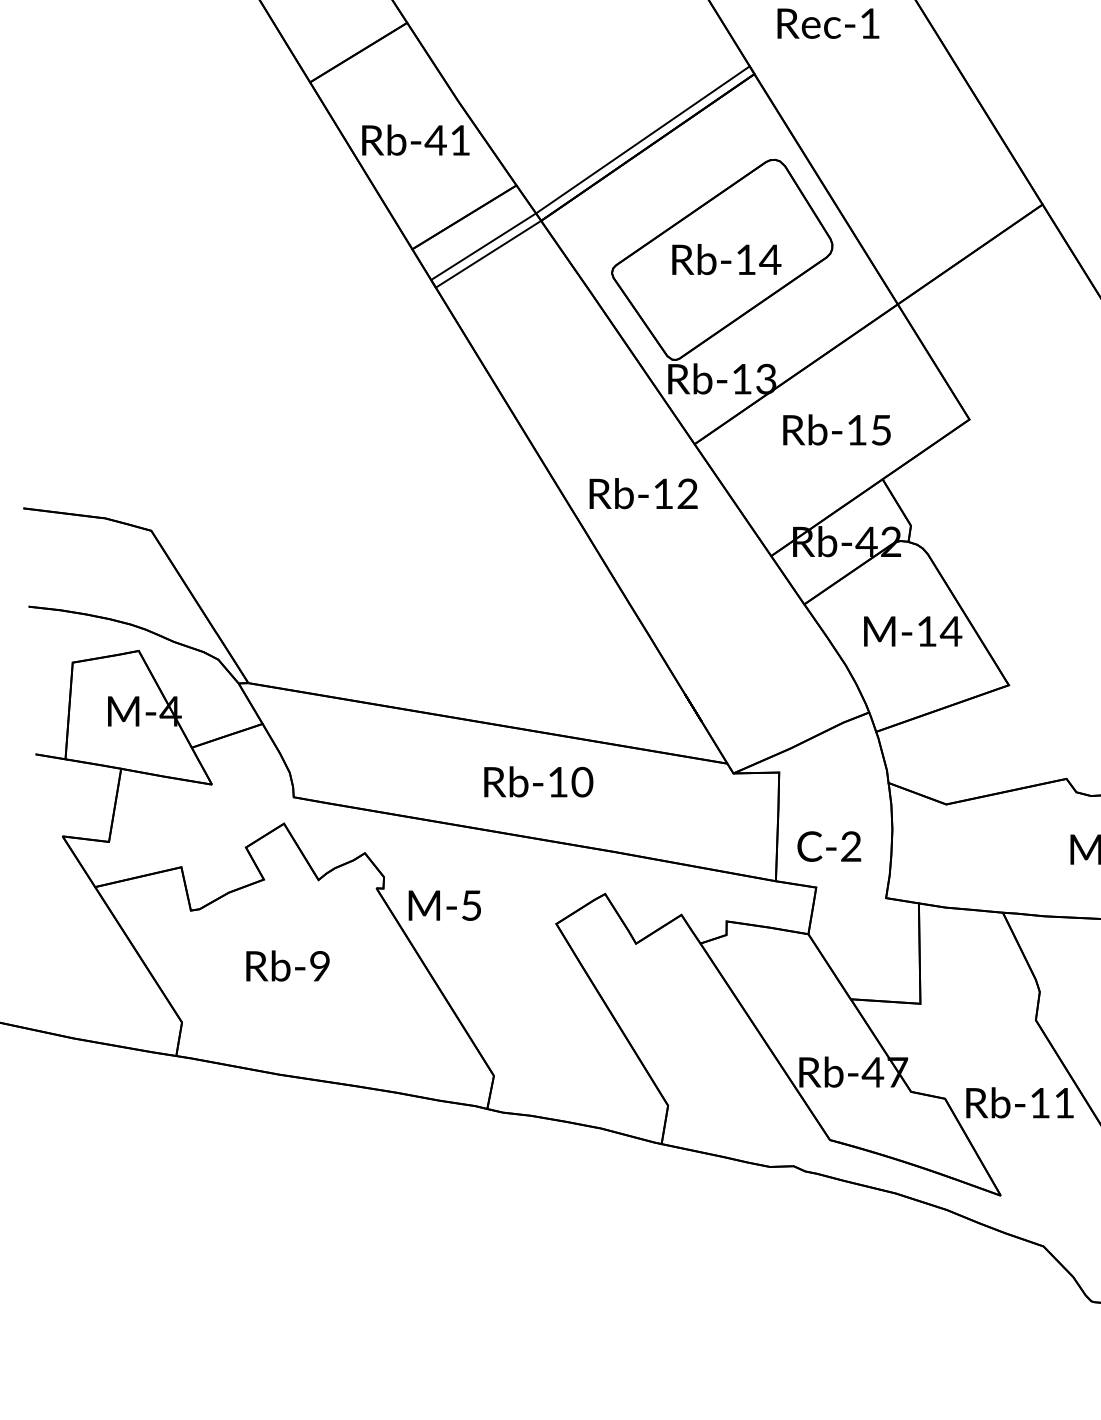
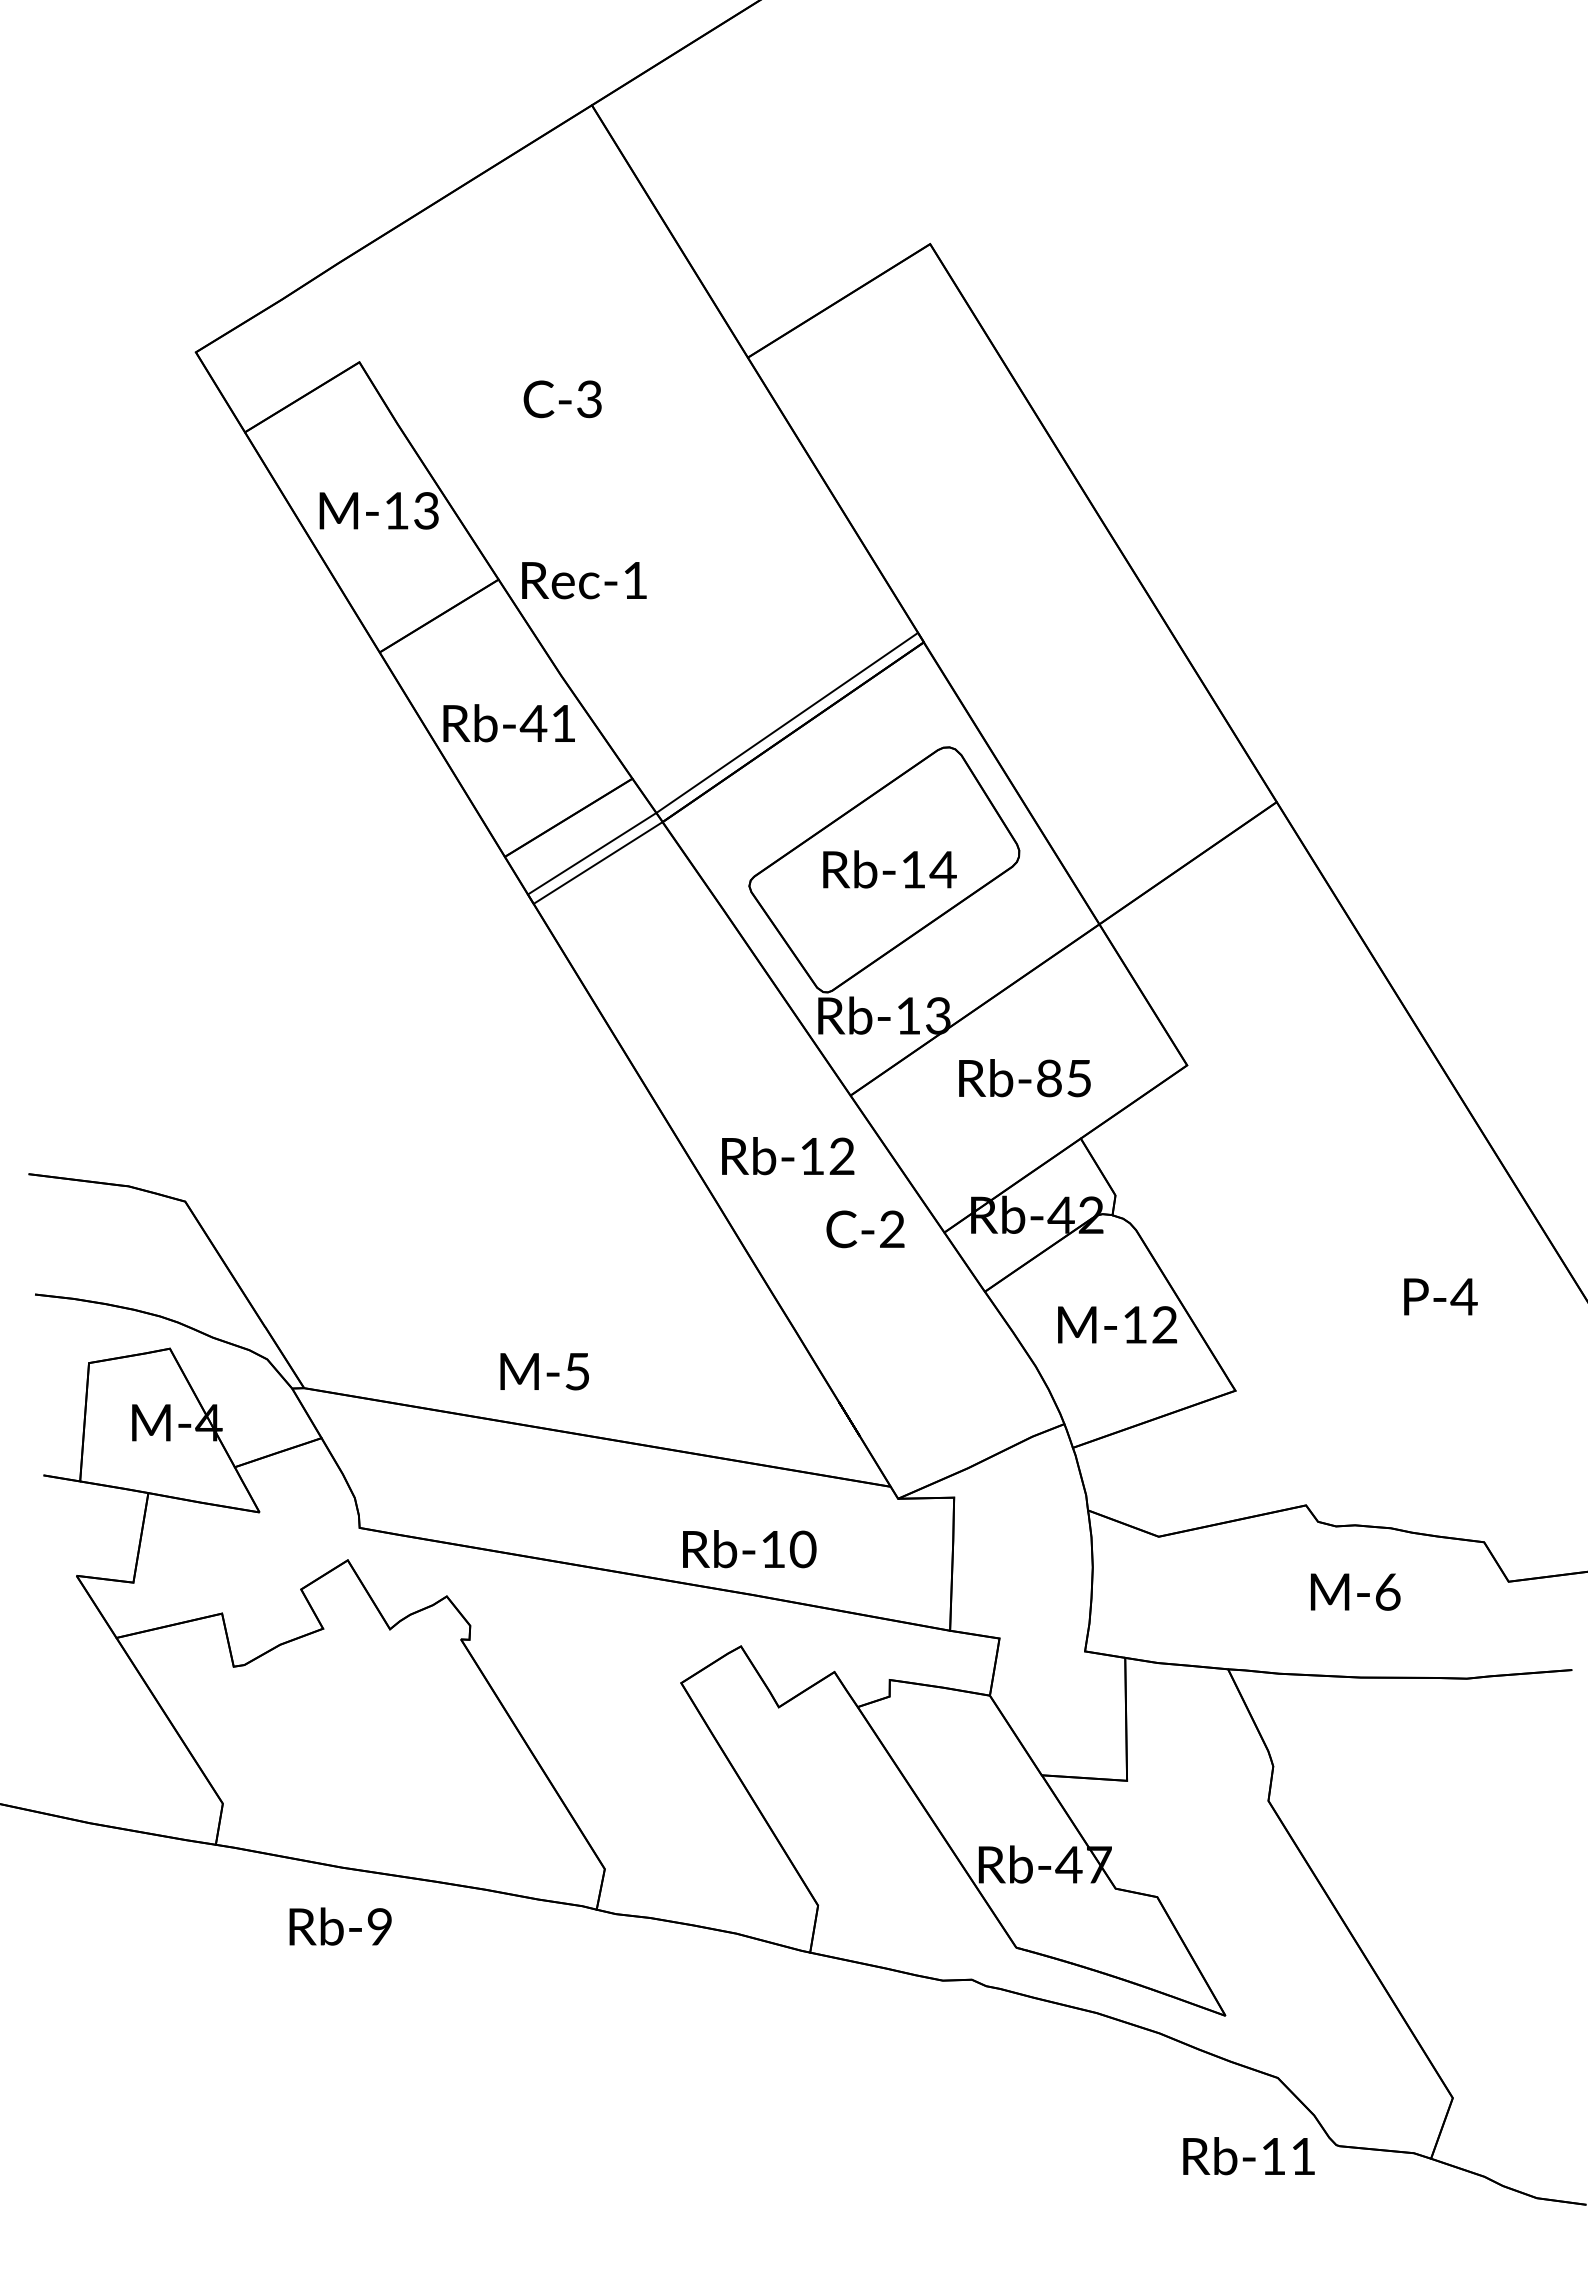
text: (828, 23) -> (584, 580), moved
text: (857, 430) -> (1049, 1078), Rb-15 -> Rb-85
text: (950, 631) -> (1164, 1324), M-14 -> M-12
text: (538, 782) -> (749, 1549), moved
text: (829, 846) -> (865, 1229), moved
text: (444, 905) -> (544, 1371), moved
text: (287, 965) -> (340, 1926), moved
text: (1019, 1103) -> (1248, 2156), moved

